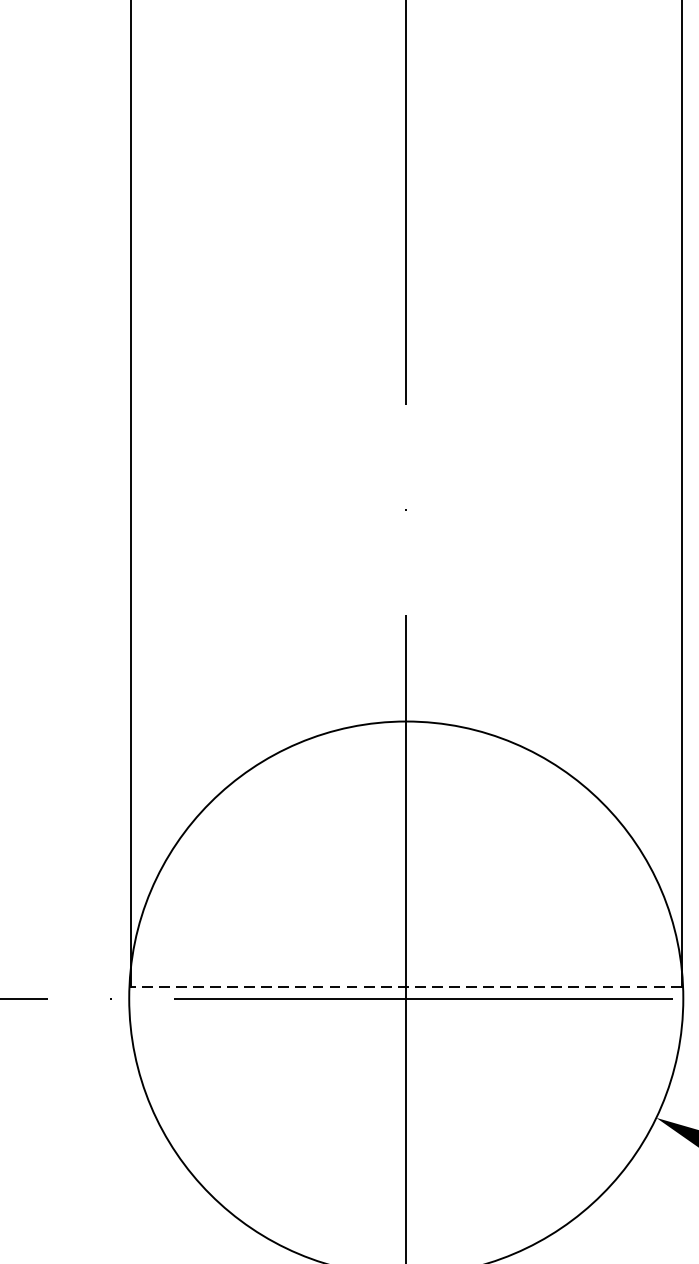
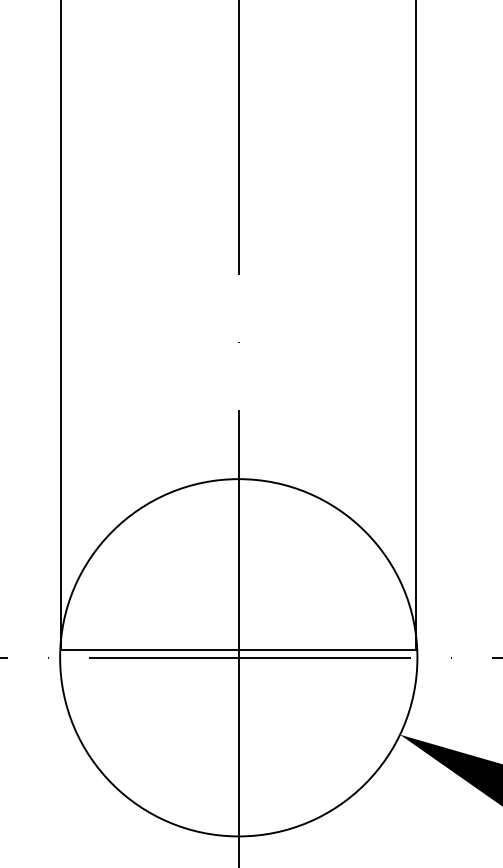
line: (405, 987) -> (238, 650), dashed -> solid

